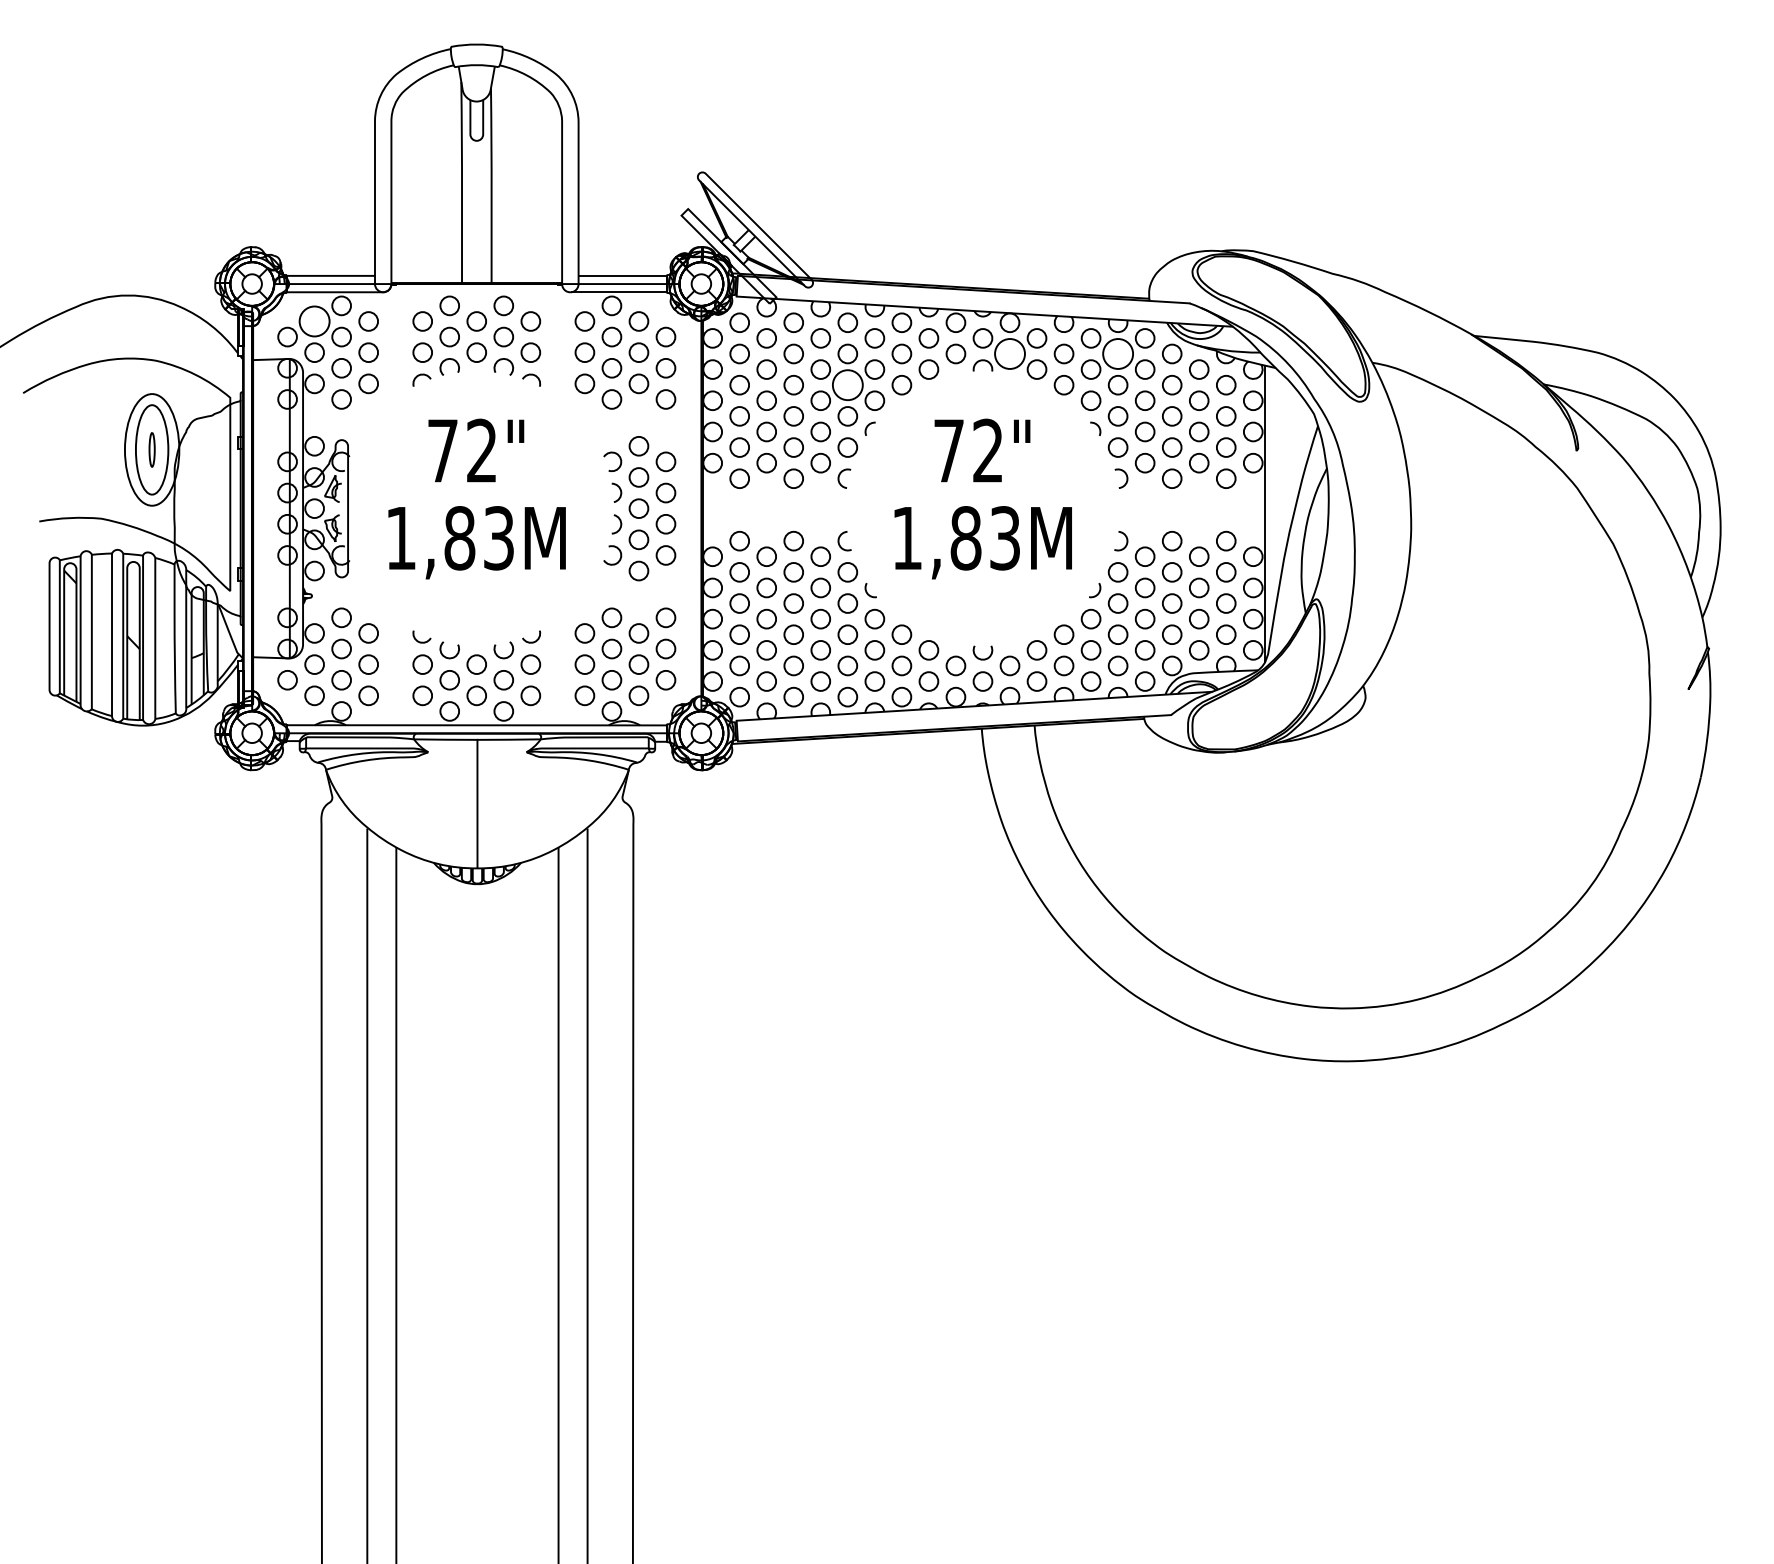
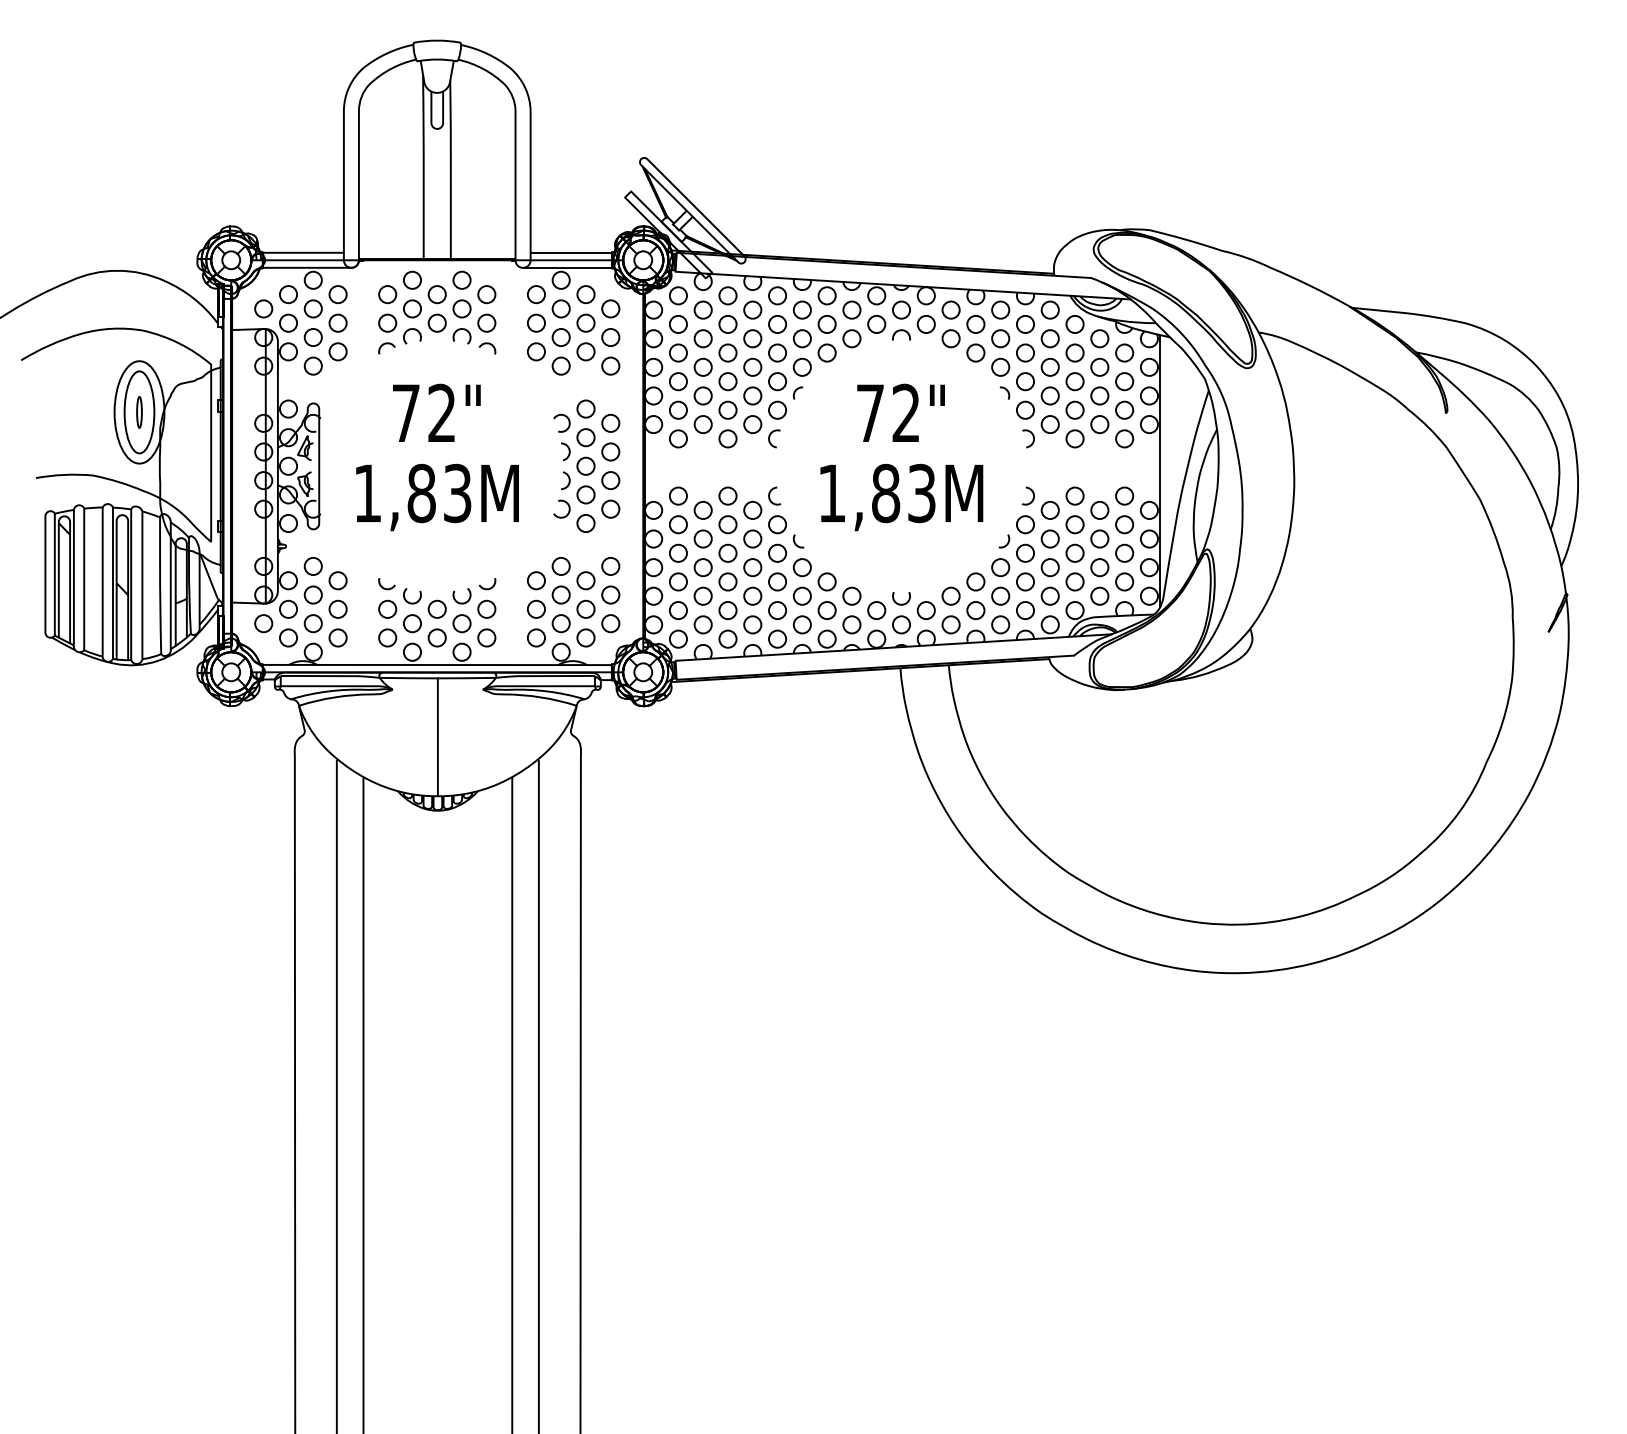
circle: (314, 321) -> (288, 294), size x0.62
circle: (1009, 354) -> (925, 324), size x0.62
circle: (1118, 354) -> (1025, 324), size x0.62
circle: (847, 384) -> (777, 352), size x0.62

